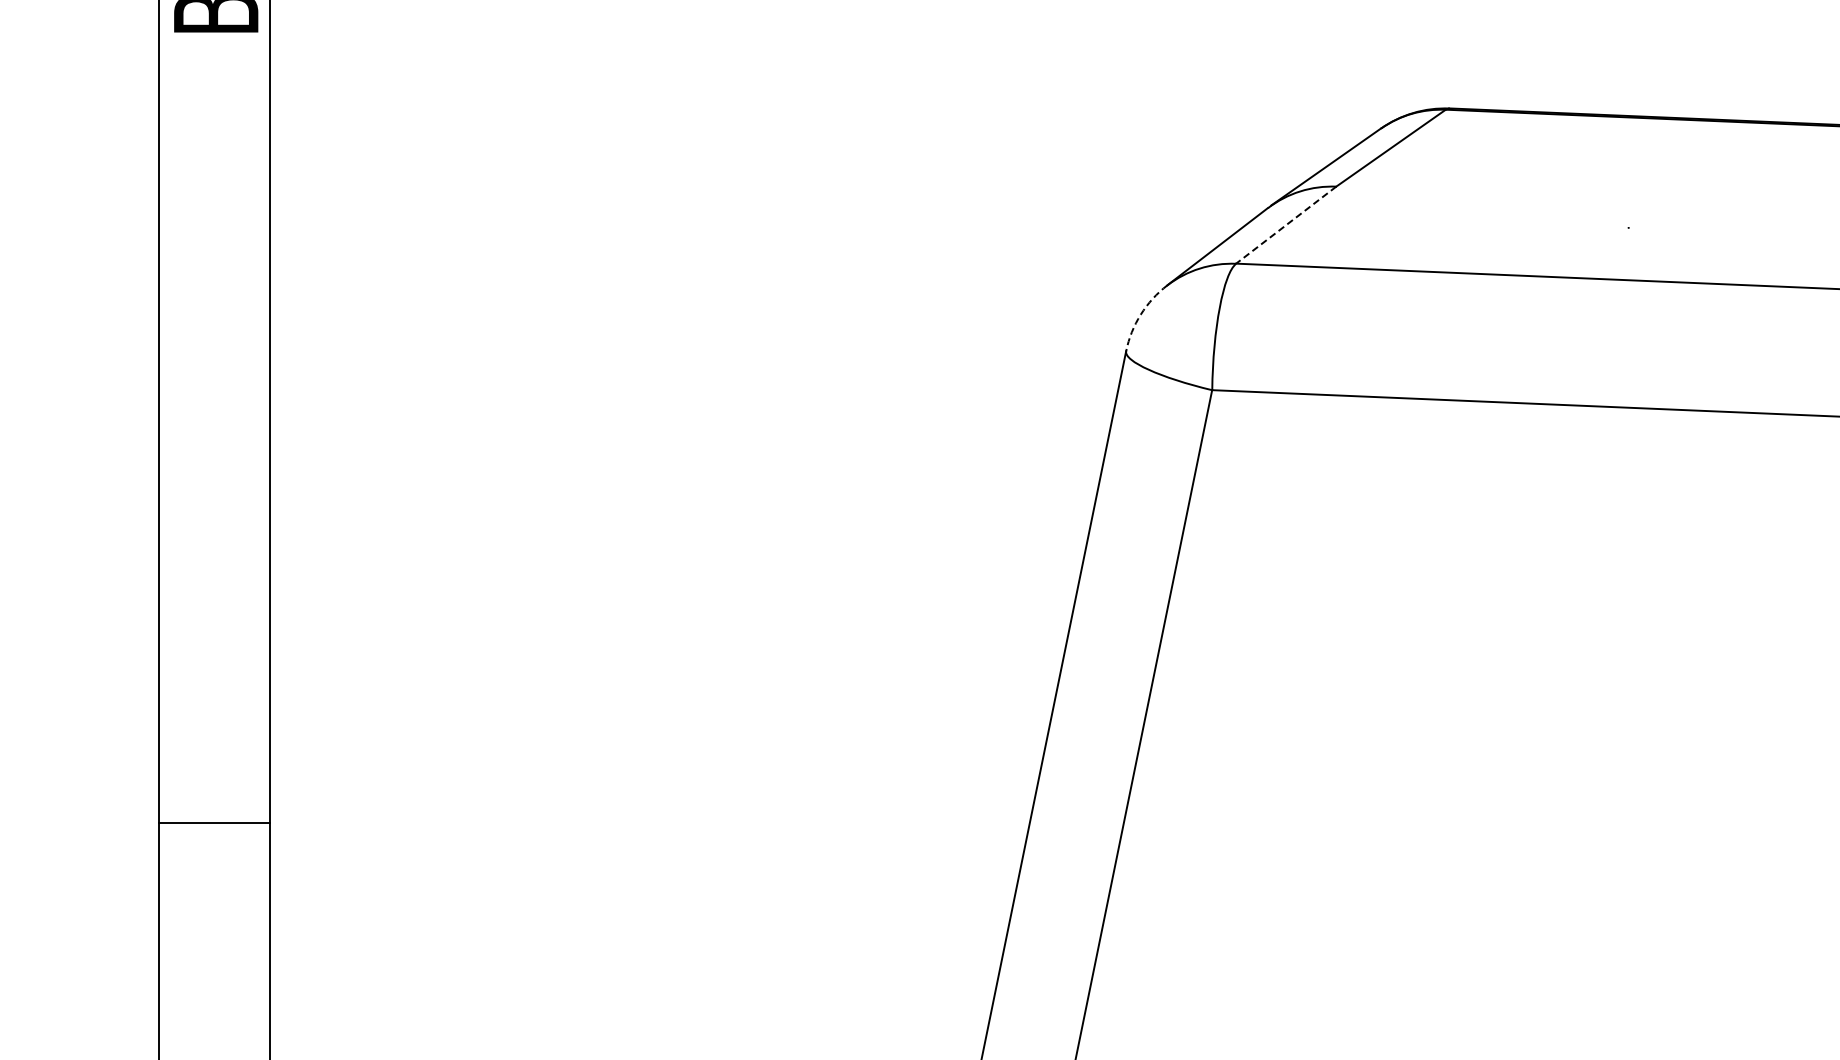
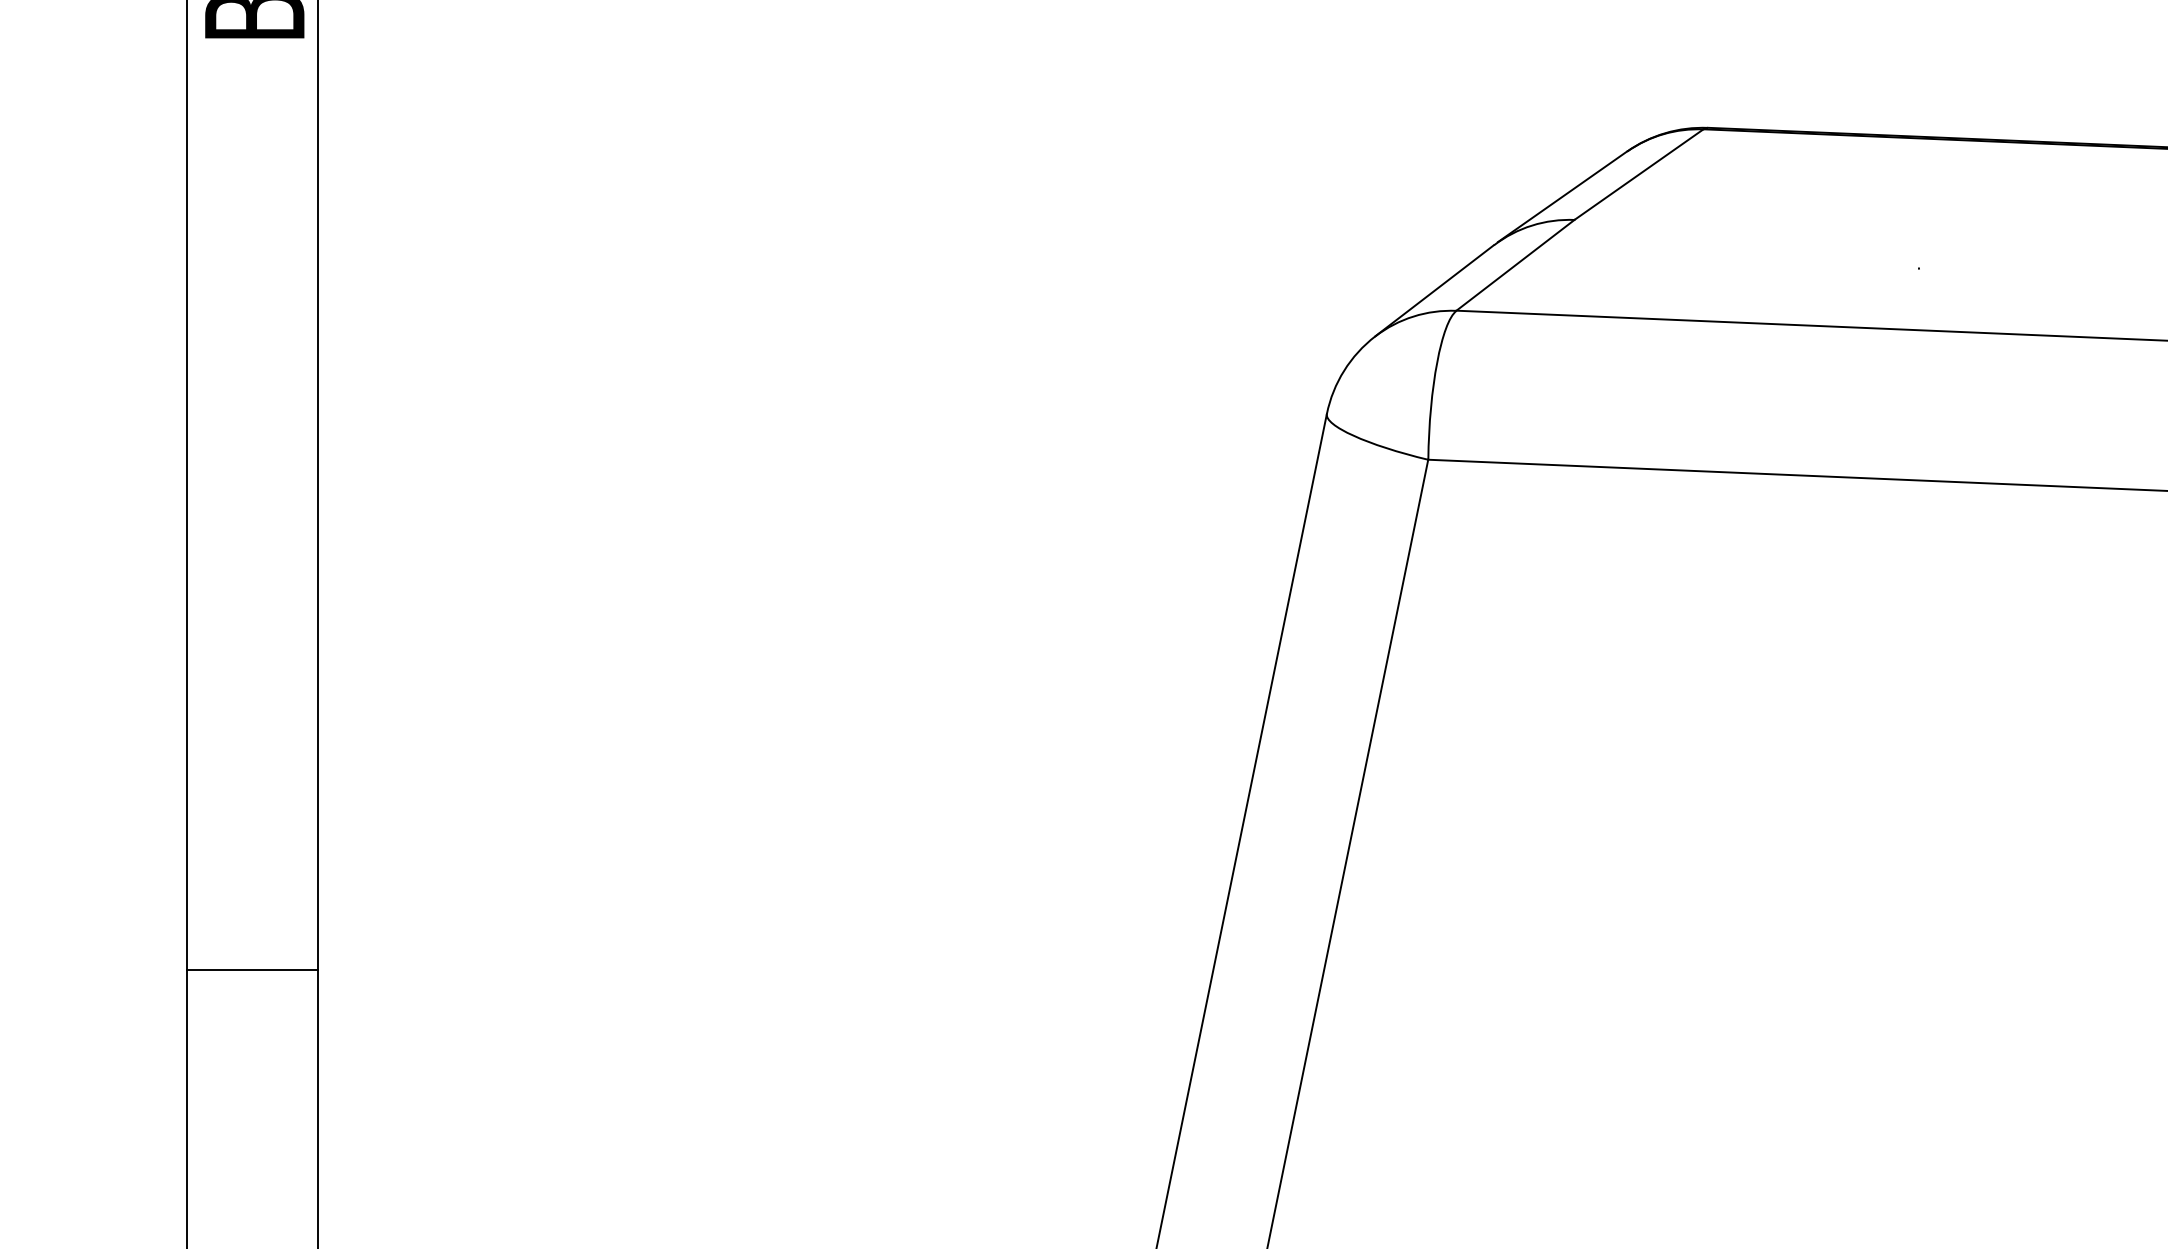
line: (1285, 225) -> (1514, 265), dashed -> solid
arc: (1140, 314) -> (1343, 370), dashed -> solid

